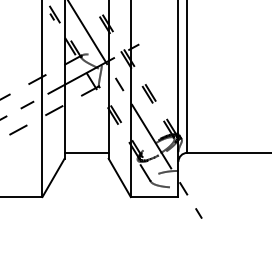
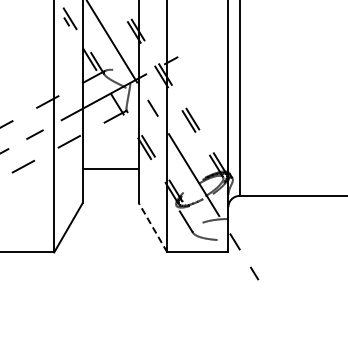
line: (86, 152) -> (110, 168), moved
line: (119, 177) -> (152, 227), solid -> dashed

